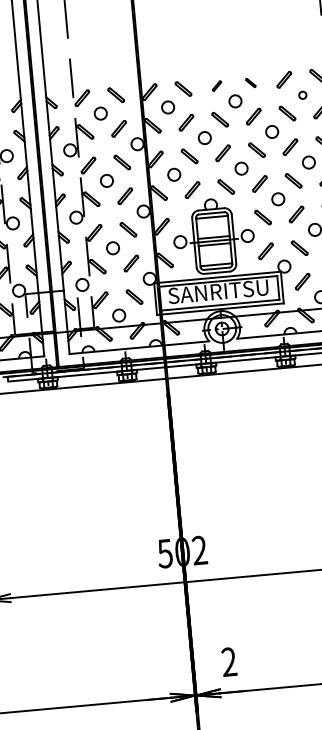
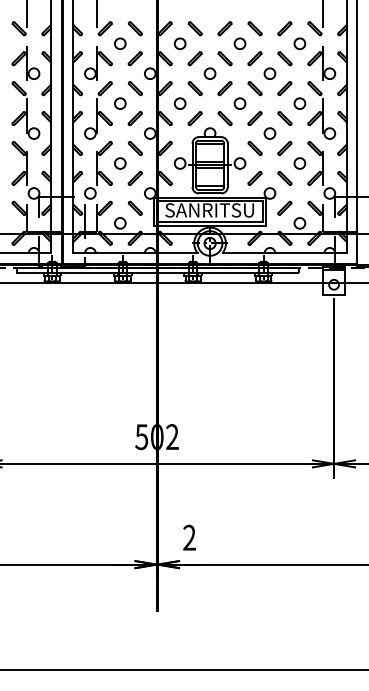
part: (250, 82) -> (254, 28), size x1.67
part: (216, 85) -> (224, 28), size x1.67
circle: (302, 94) -> (299, 43), size x1.67

